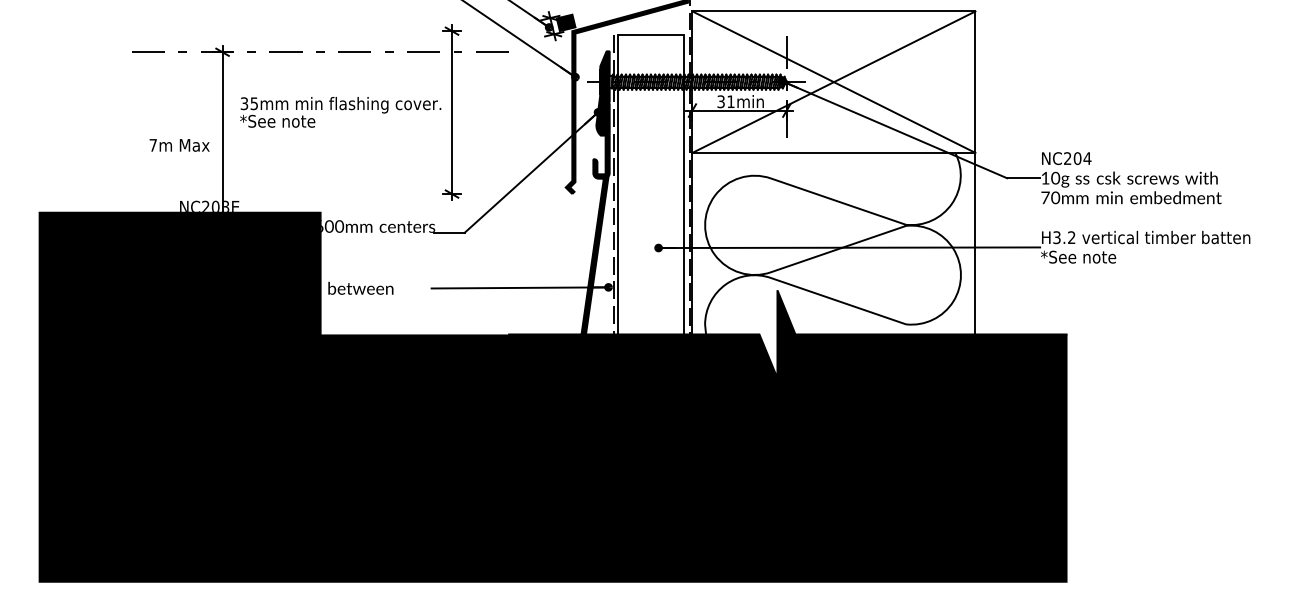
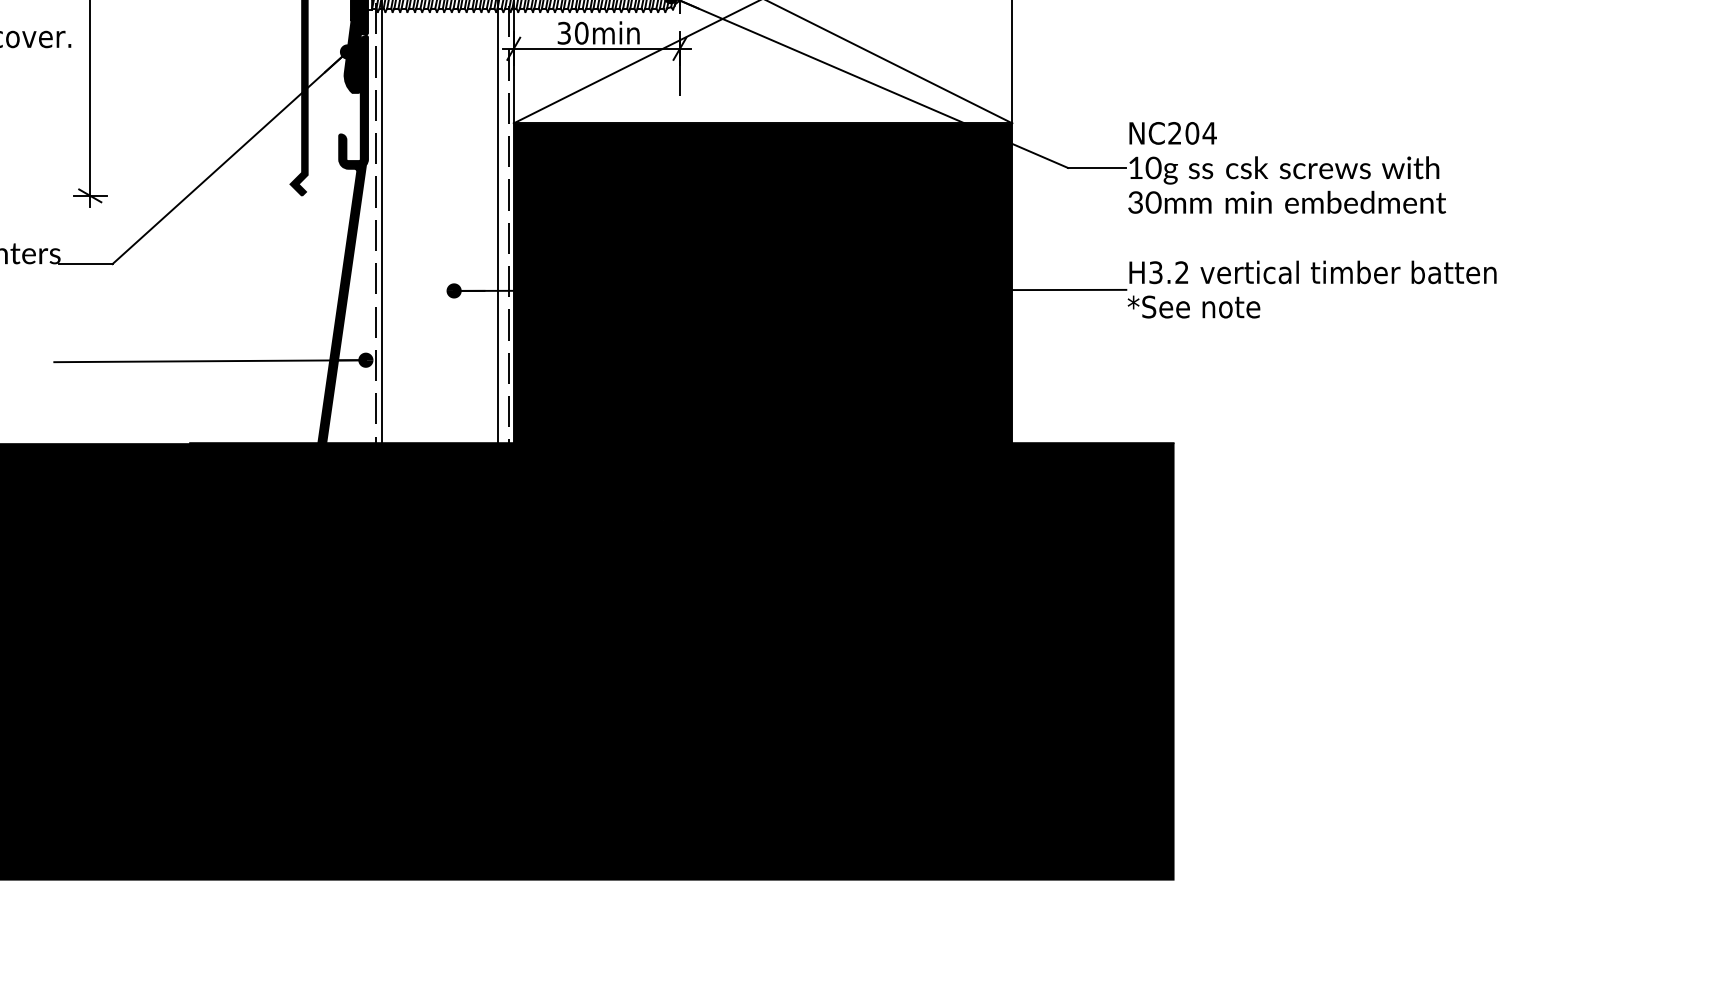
text: (730, 101) -> (580, 32), 31min -> 30min
text: (1045, 197) -> (1135, 201), 70mm -> 30mm
fill: (833, 265) -> (762, 321), added

